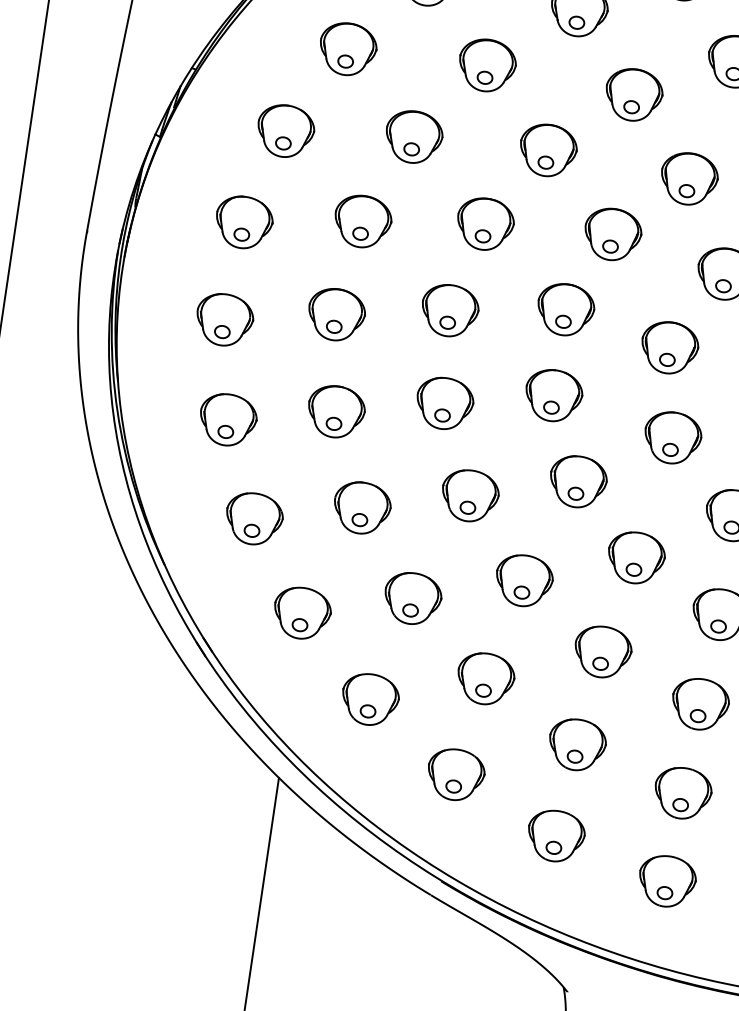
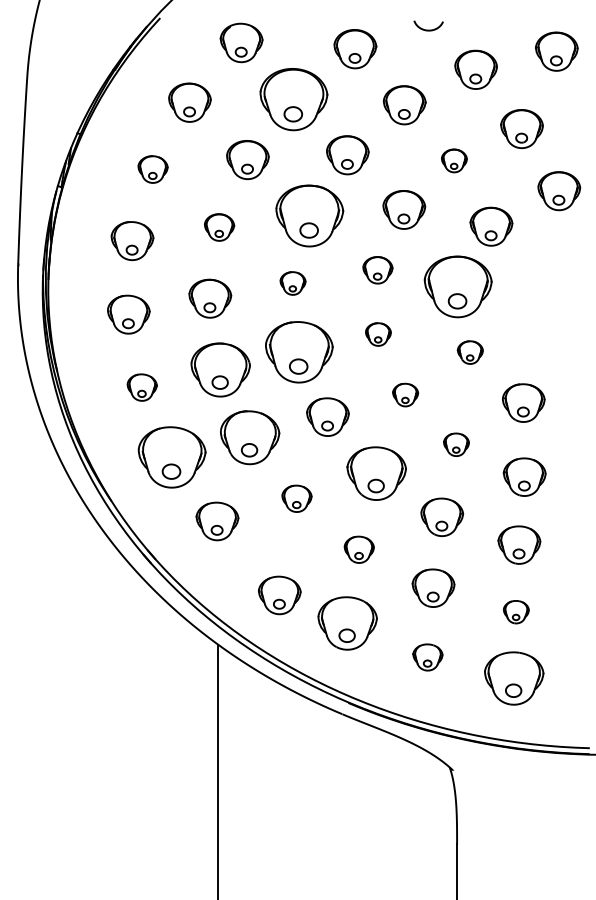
part: (486, 65) -> (293, 99), size x1.6
part: (284, 131) -> (152, 169), size x0.7
part: (689, 178) -> (454, 160), size x0.6
part: (362, 221) -> (219, 227), size x0.7
part: (485, 224) -> (309, 216), size x1.6
part: (449, 310) -> (292, 283), size x0.6
part: (565, 310) -> (377, 270), size x0.7
part: (670, 347) -> (458, 286), size x1.6
part: (553, 395) -> (378, 334), size x0.6
part: (445, 402) -> (299, 351), size x1.6
part: (336, 411) -> (220, 369), size x1.4
part: (228, 419) -> (142, 387), size x0.7
part: (673, 437) -> (470, 352), size x0.6
part: (578, 481) -> (405, 394), size x0.6
part: (361, 507) -> (249, 437), size x1.4
part: (253, 518) -> (171, 457), size x1.6
part: (636, 557) -> (456, 444), size x0.6
part: (523, 580) -> (376, 473), size x1.4
part: (412, 598) -> (296, 498), size x0.7
part: (486, 678) -> (359, 549), size x0.7
part: (369, 699) -> (279, 595), moved
part: (455, 773) -> (347, 622), size x1.4
part: (683, 792) -> (516, 611), size x0.6
part: (555, 836) -> (427, 657), size x0.7
part: (667, 881) -> (514, 678), size x1.4

